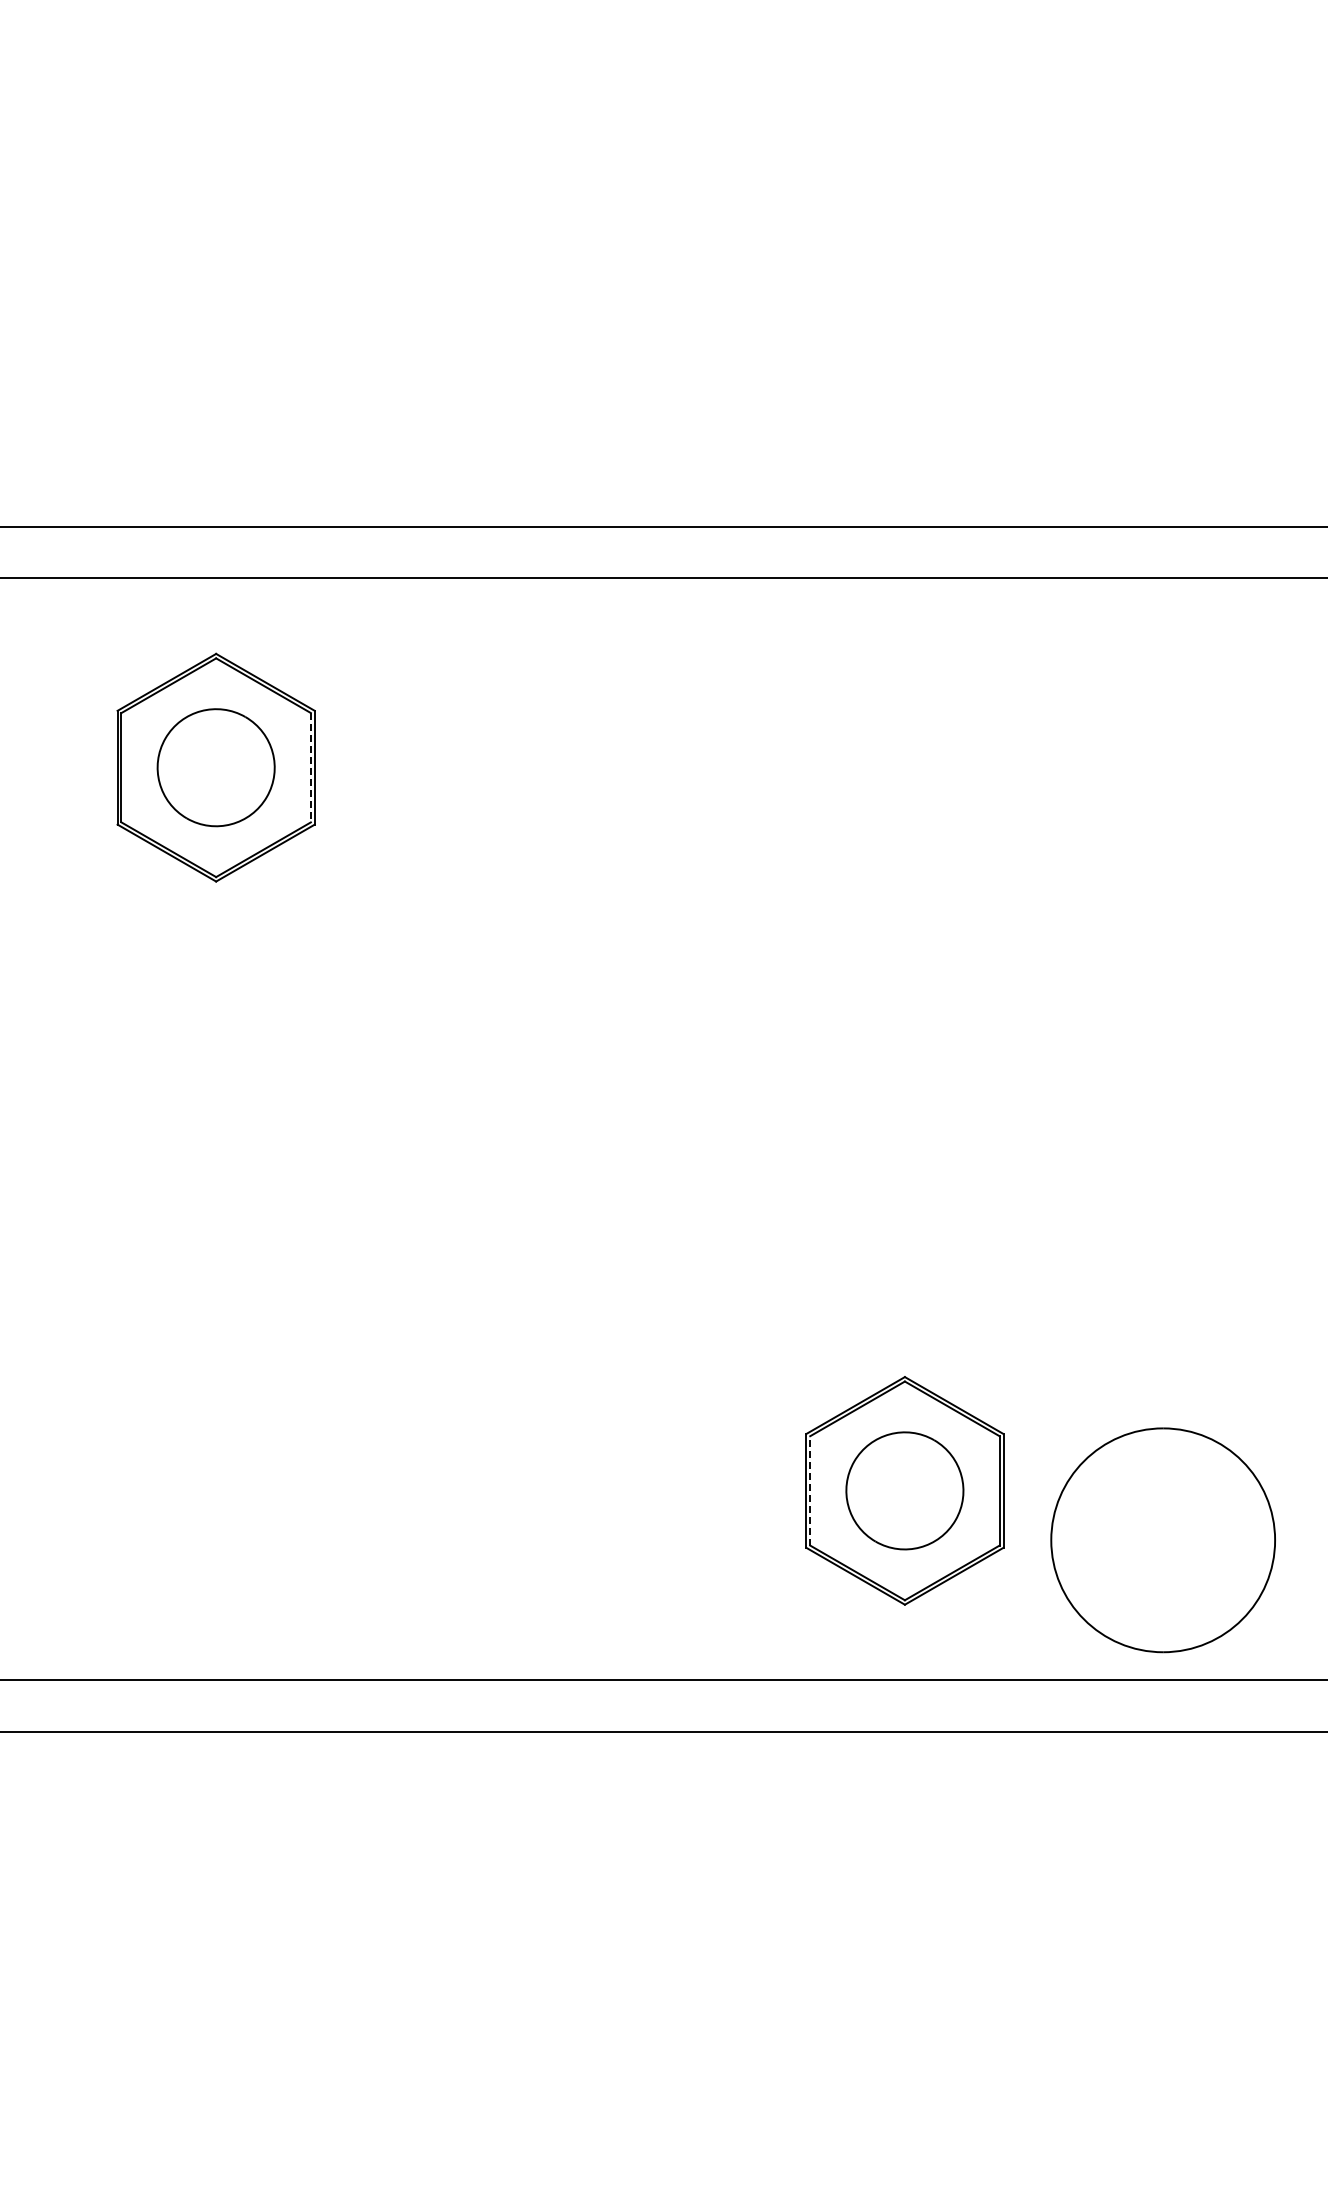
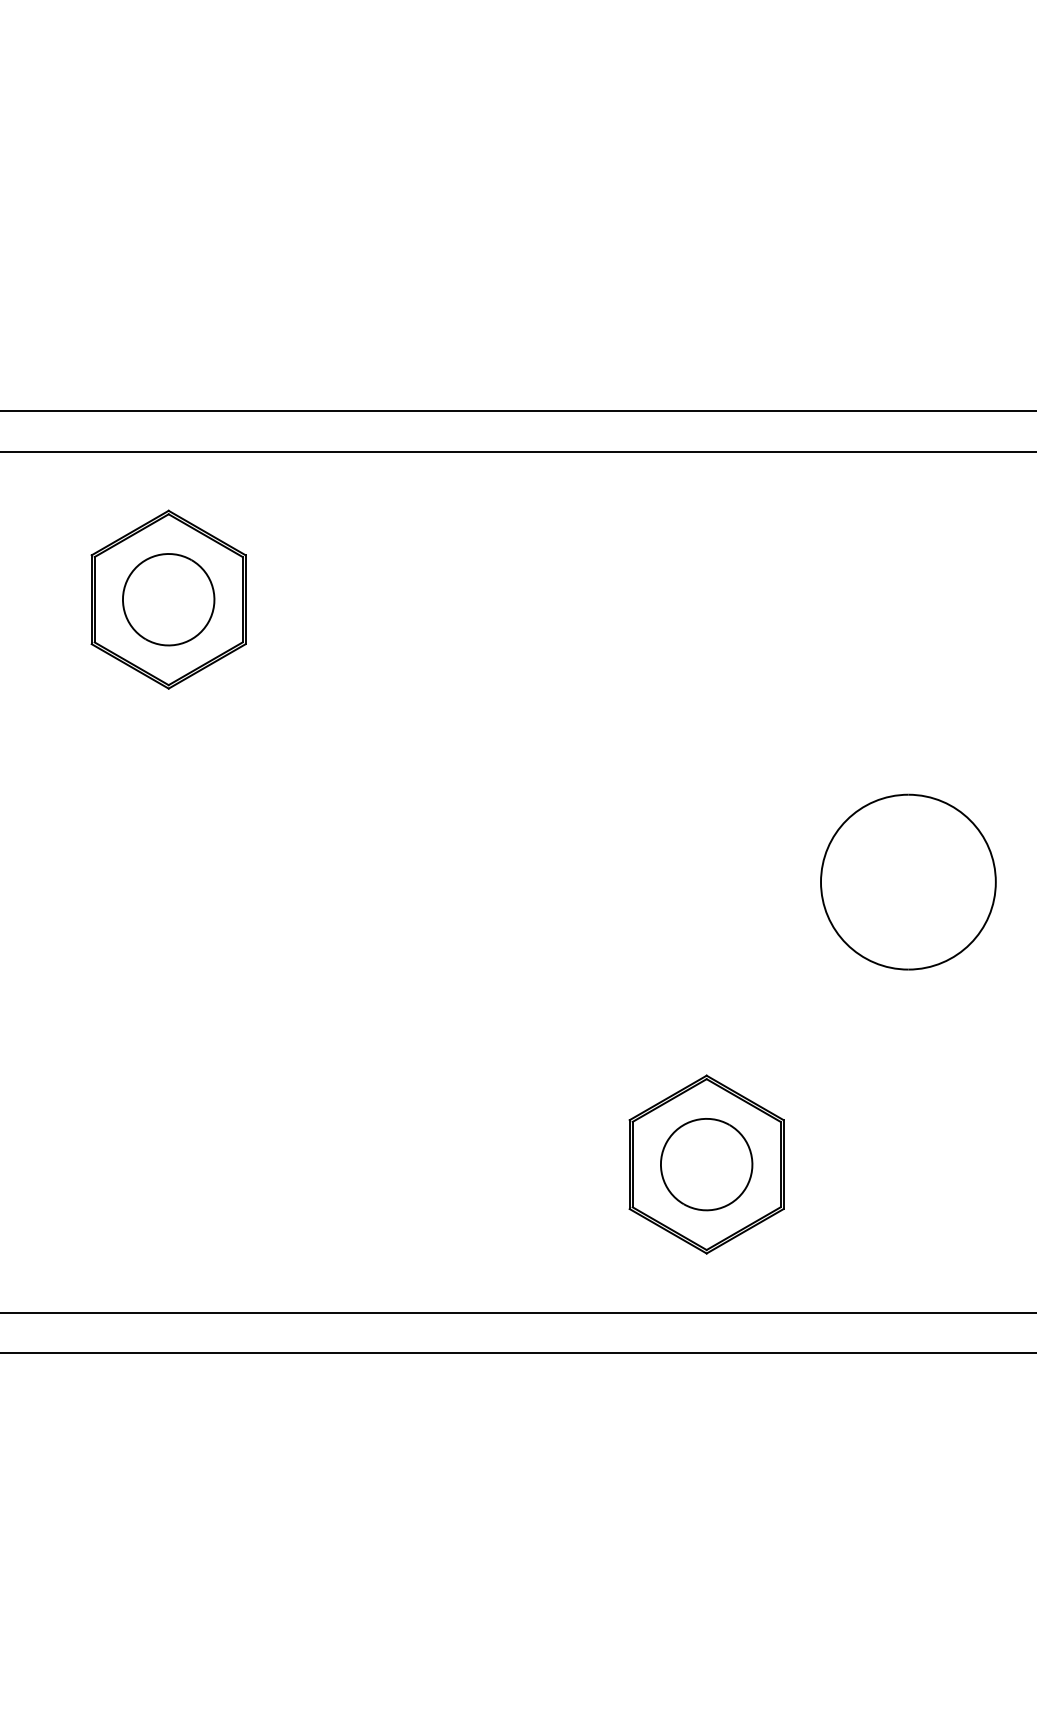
line: (310, 767) -> (242, 599), dashed -> solid
line: (810, 1490) -> (632, 1164), dashed -> solid
part: (1162, 1540) -> (907, 882), moved

